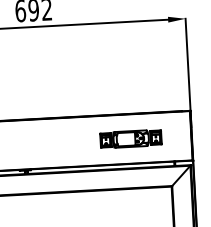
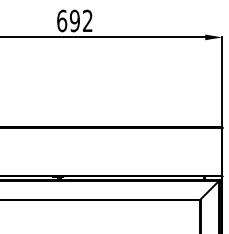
part: (130, 138) -> (162, 151), removed

